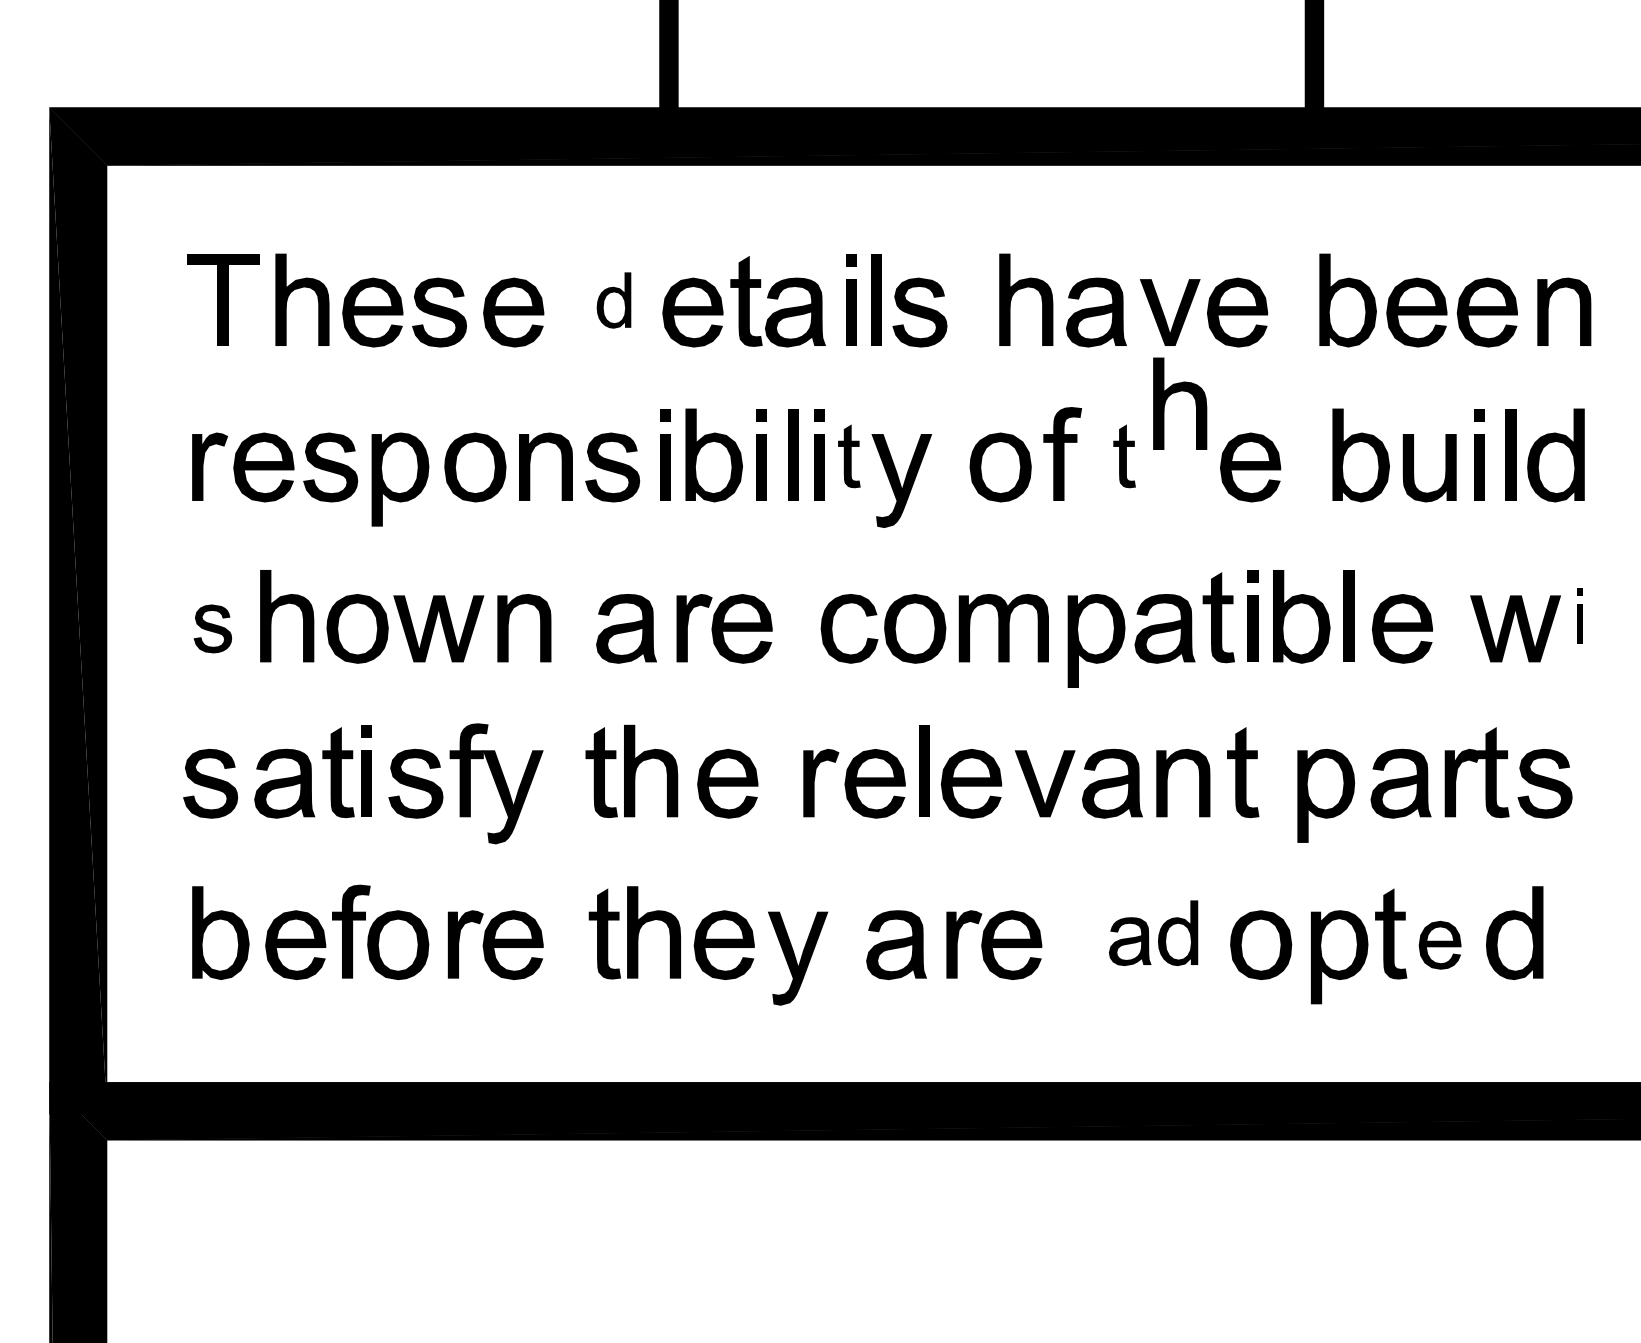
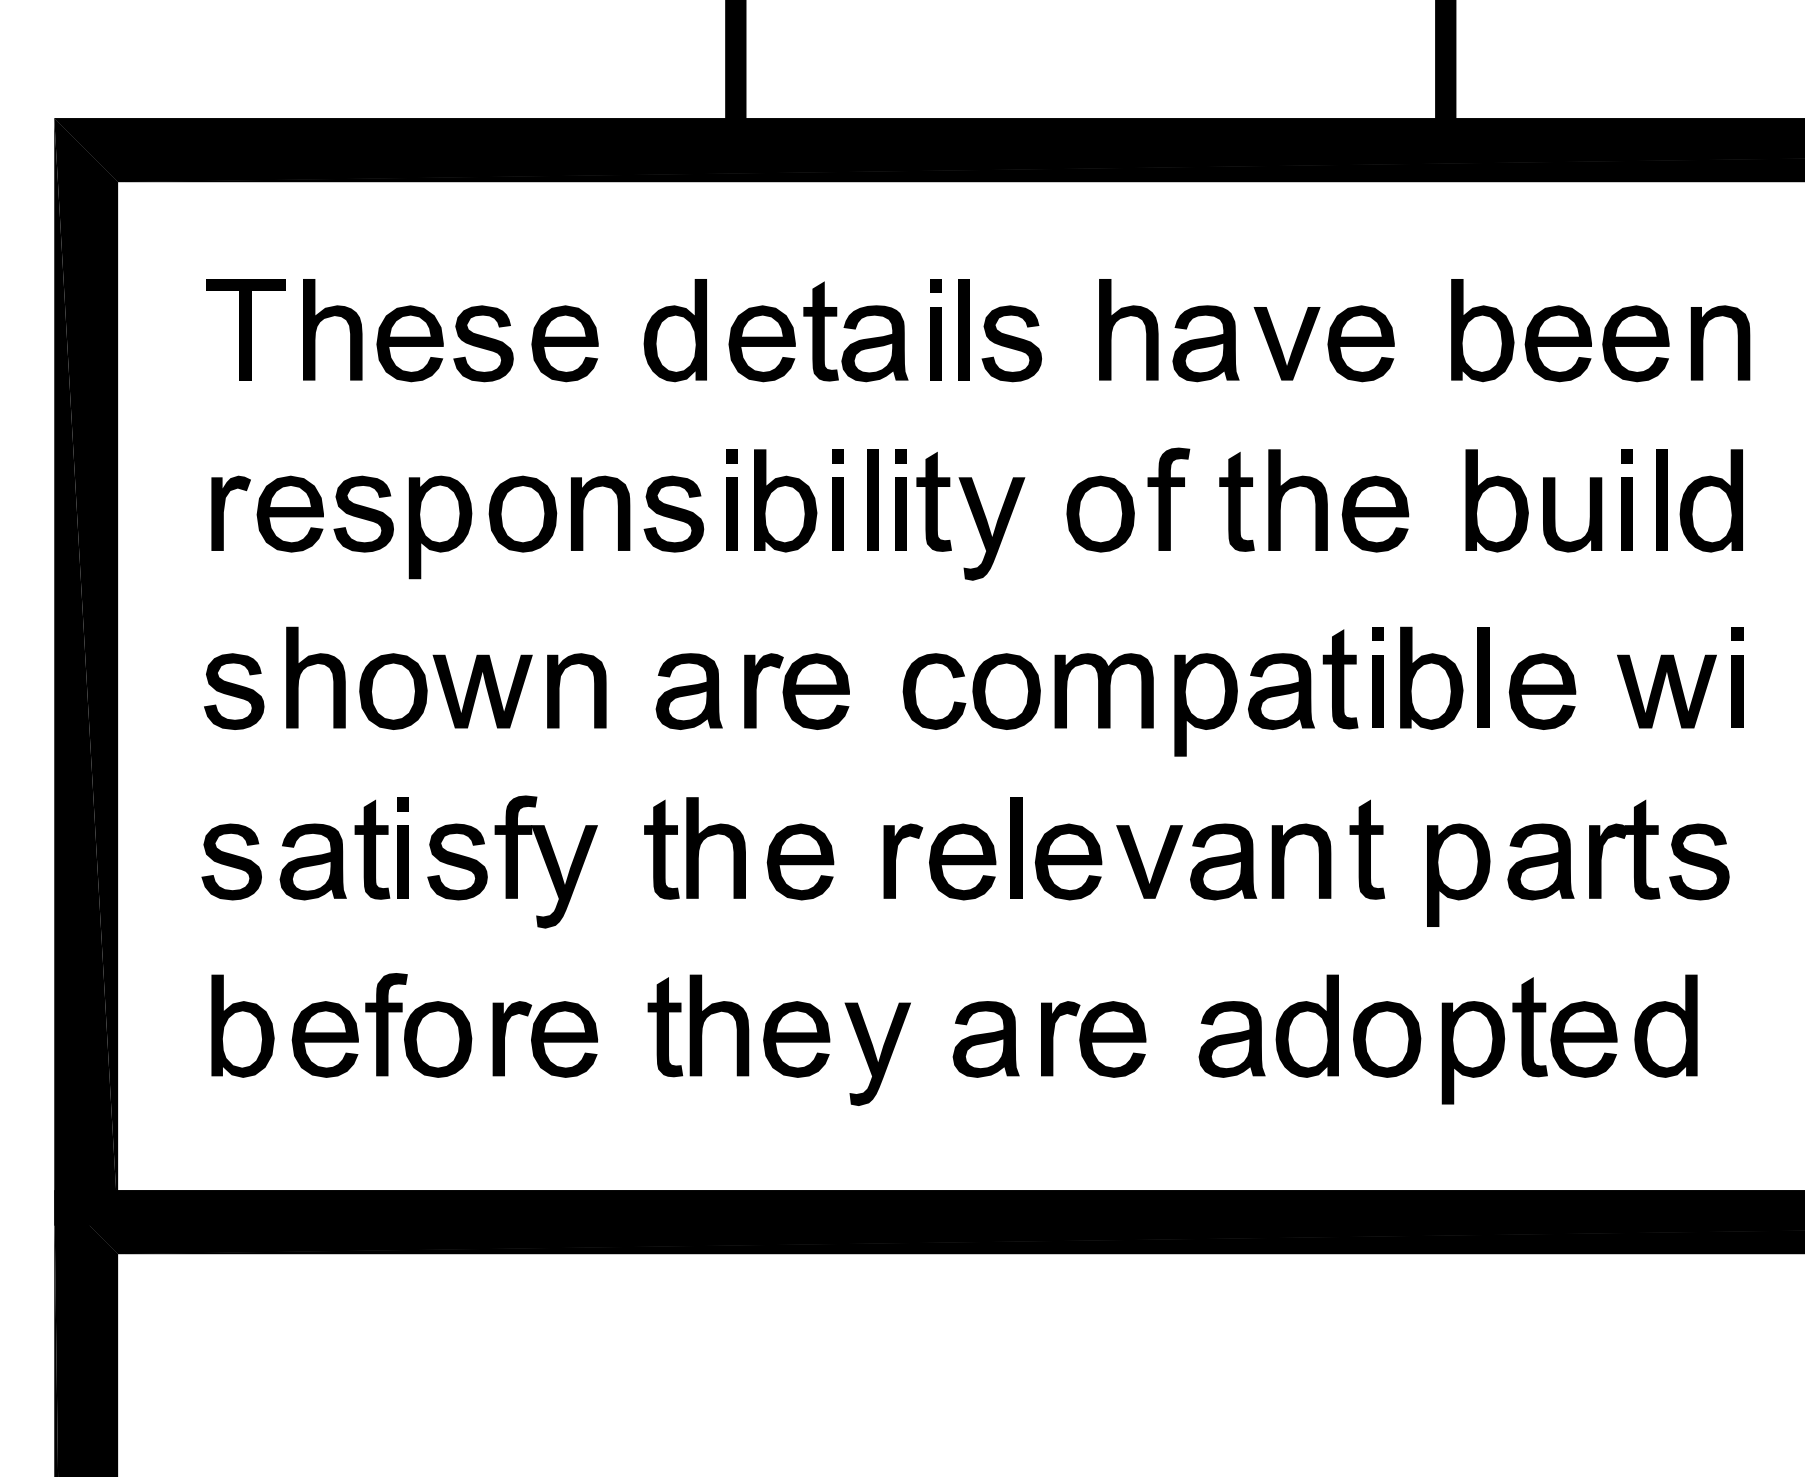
part: (613, 300) -> (674, 330), size x1.67
part: (1178, 392) -> (1296, 487), moved
part: (849, 456) -> (934, 502), size x1.43
part: (1124, 456) -> (1236, 502), size x1.43
part: (1579, 615) -> (1737, 676), size x1.67
part: (212, 628) -> (233, 691), size x1.43
part: (1153, 933) -> (1268, 1026), size x1.43
part: (1439, 945) -> (1583, 1039), size x1.43

